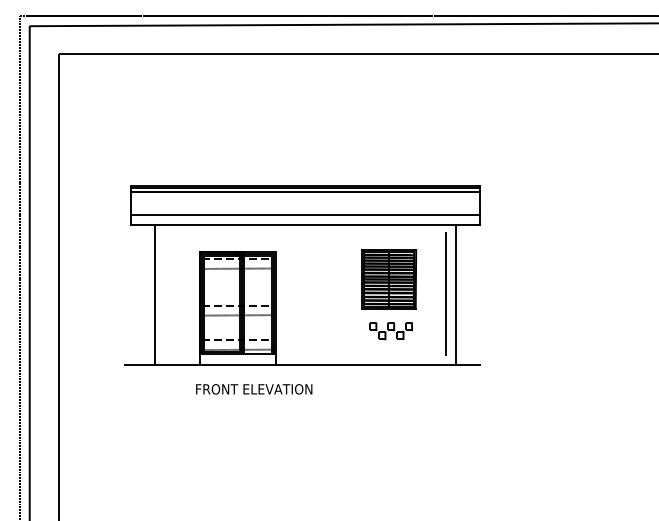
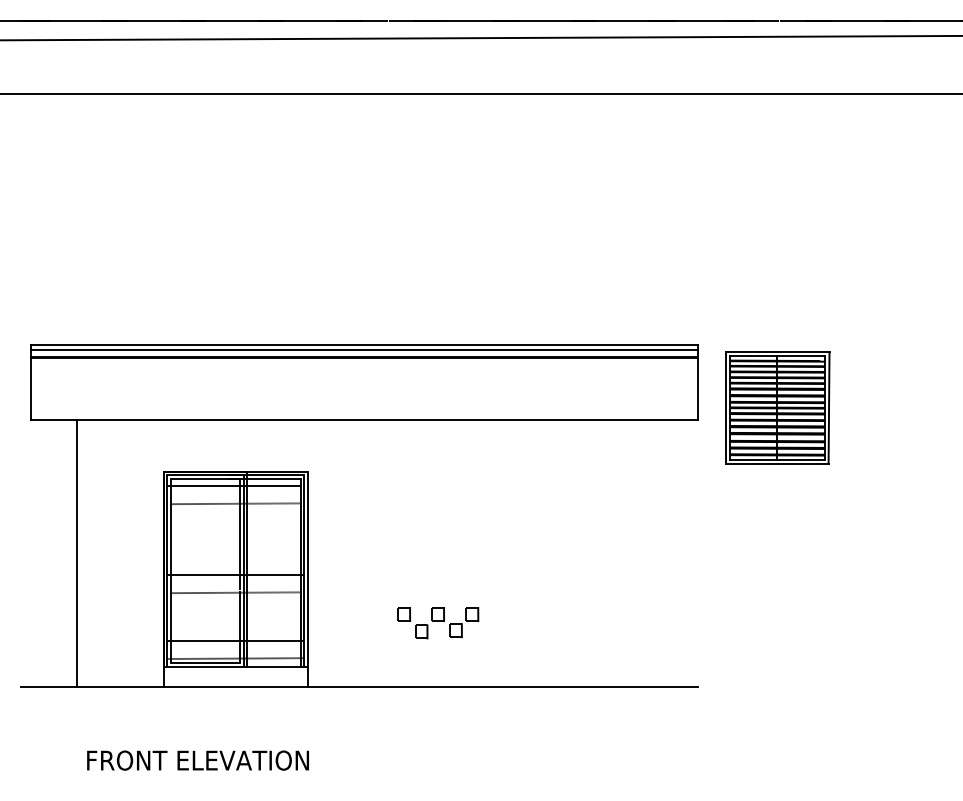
line: (305, 214) -> (364, 400), removed
part: (389, 279) -> (778, 407), moved
line: (446, 293) -> (633, 551), removed
line: (455, 294) -> (650, 552), removed
part: (390, 331) -> (437, 623), moved
text: (254, 389) -> (198, 760), moved

